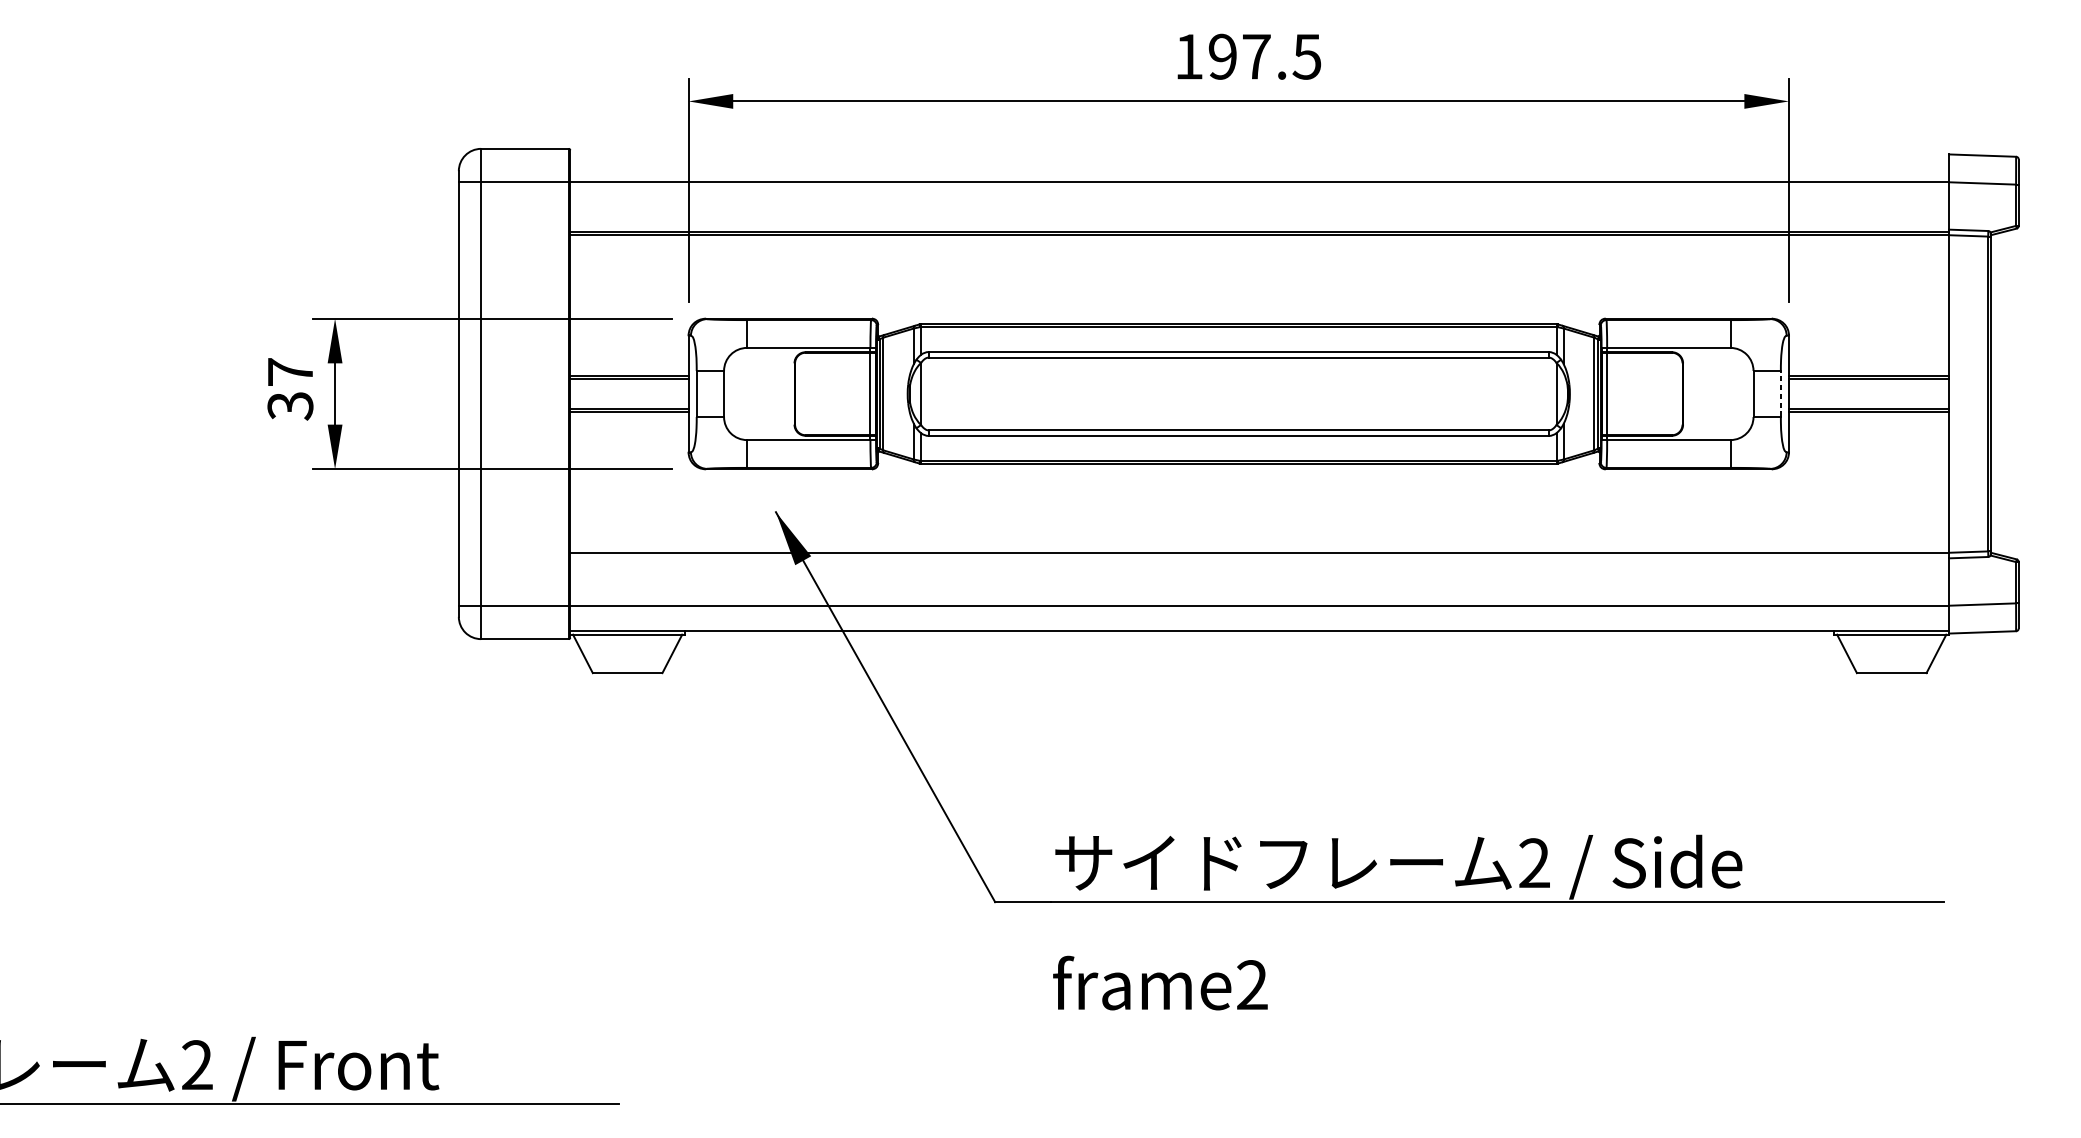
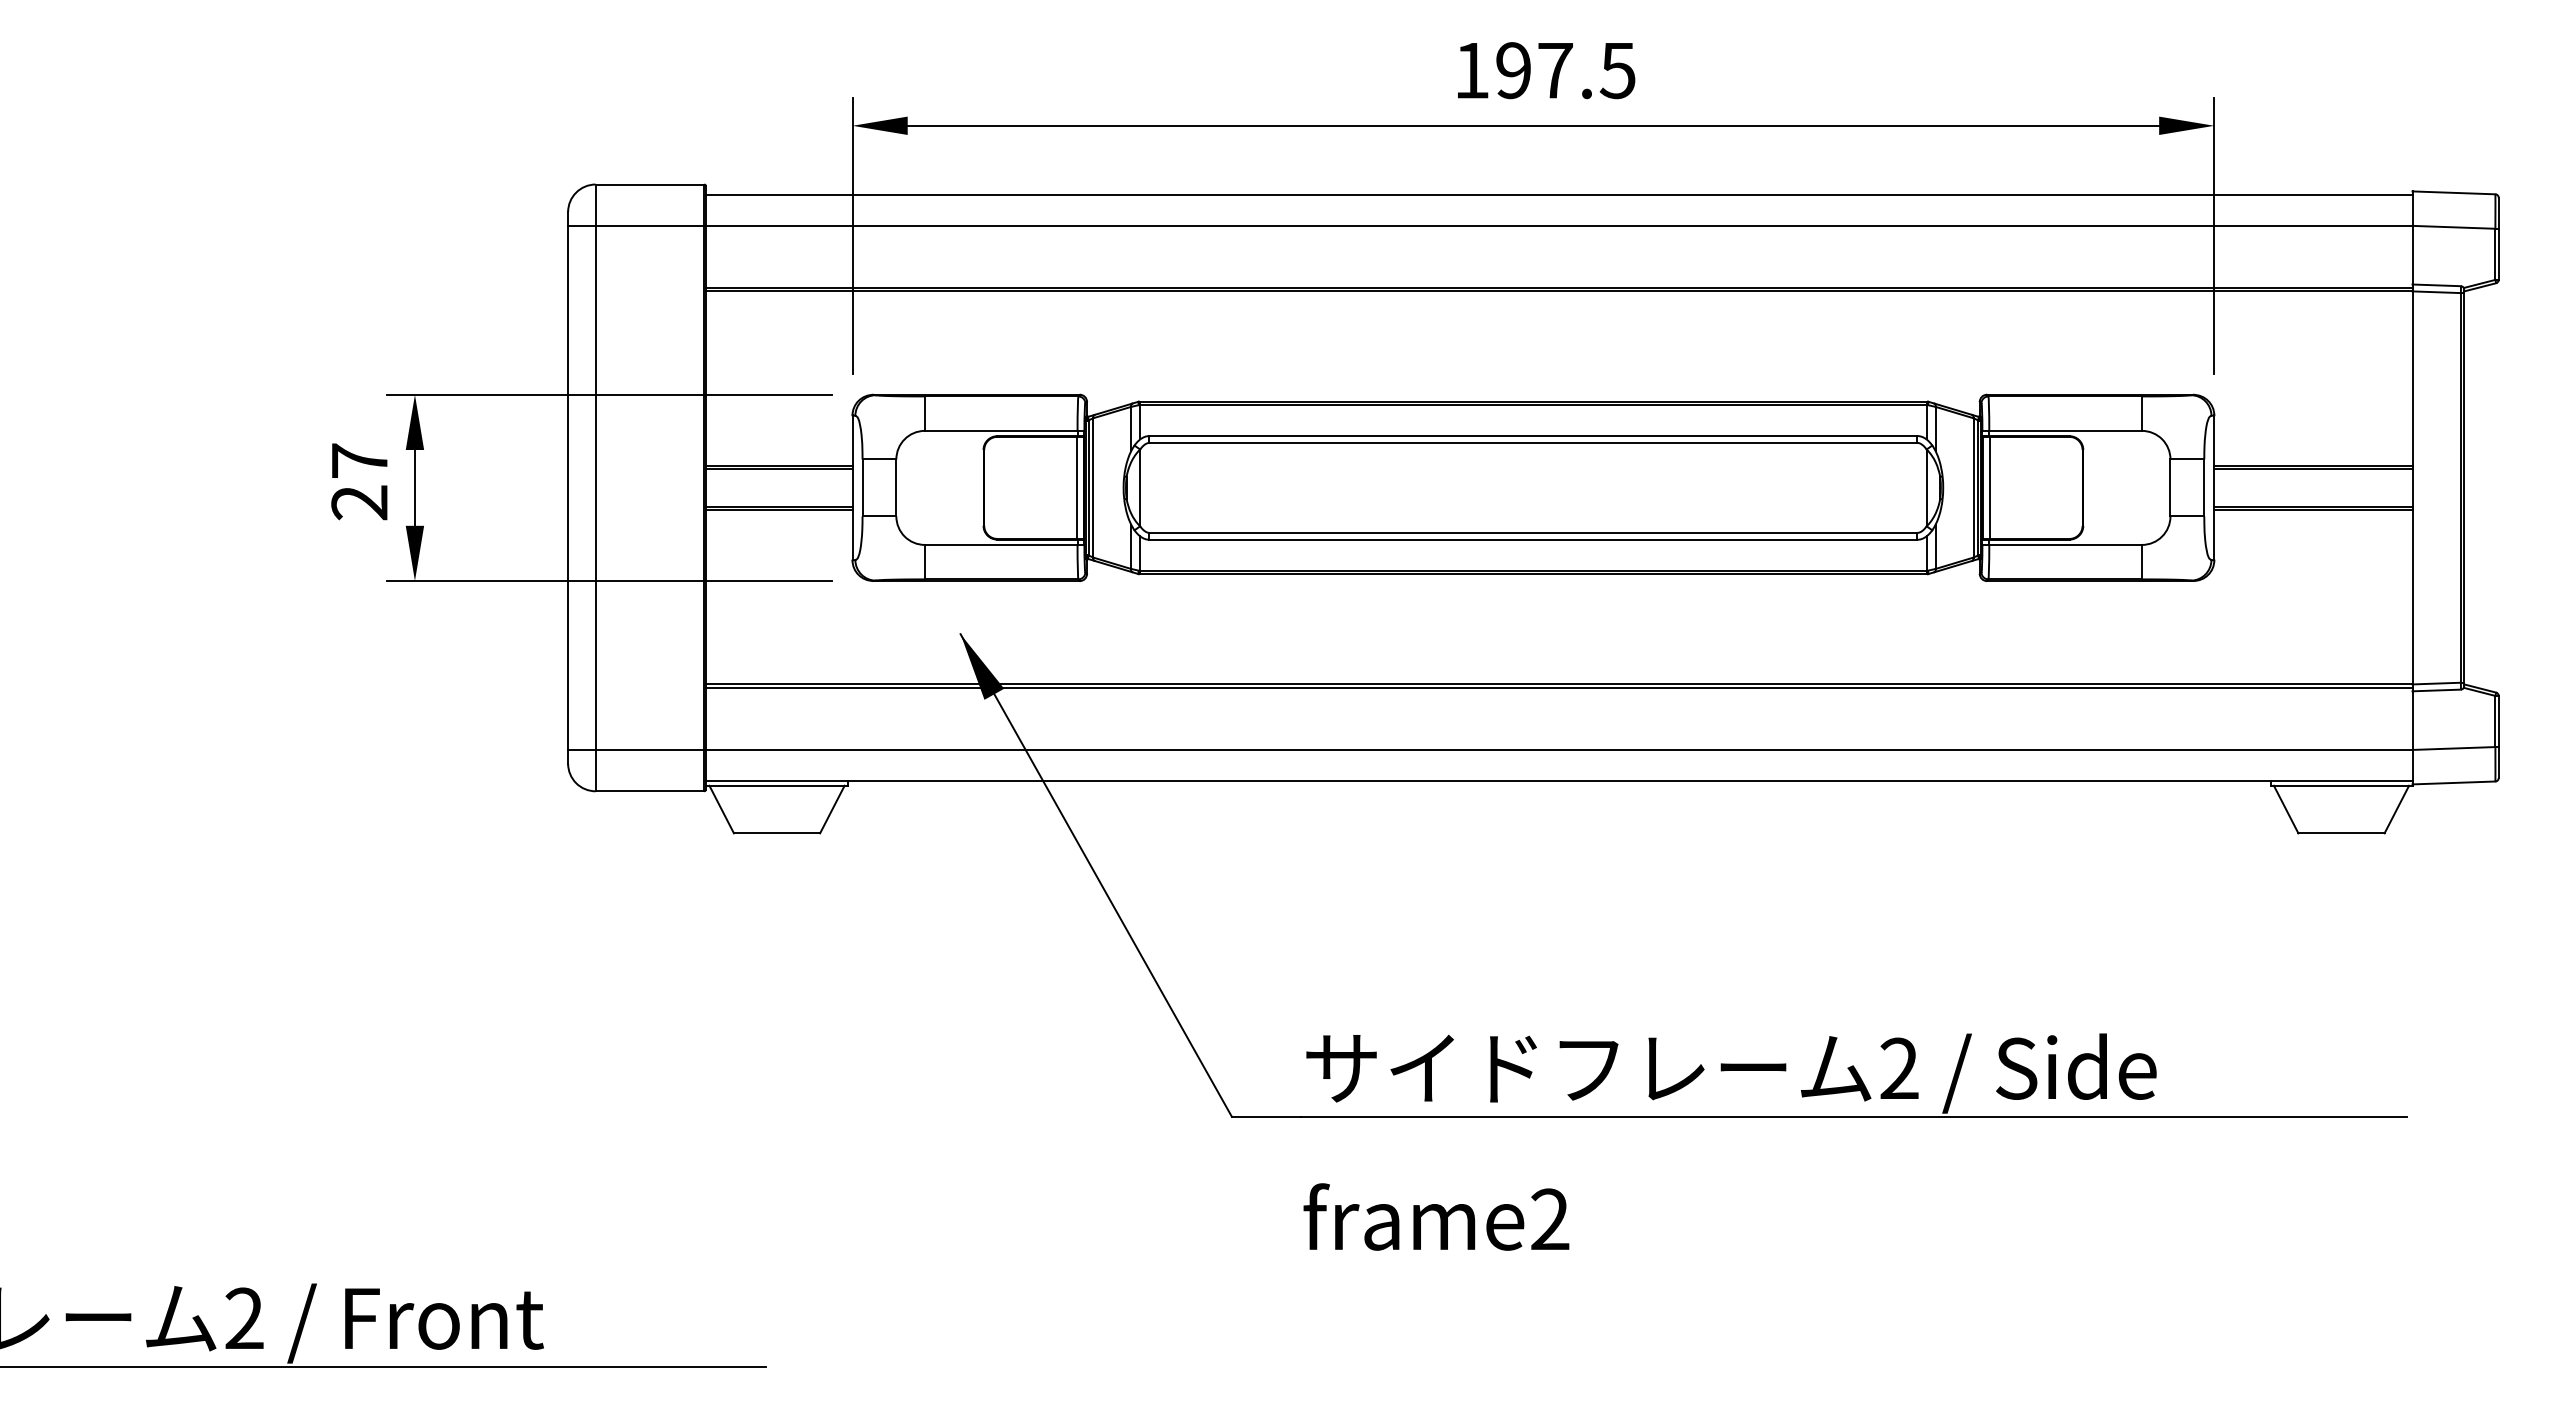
line: (1259, 156) -> (1559, 194), added
line: (1781, 393) -> (2204, 487), dashed -> solid
text: (290, 406) -> (359, 503), 37 -> 27
line: (1259, 555) -> (1559, 687), added

